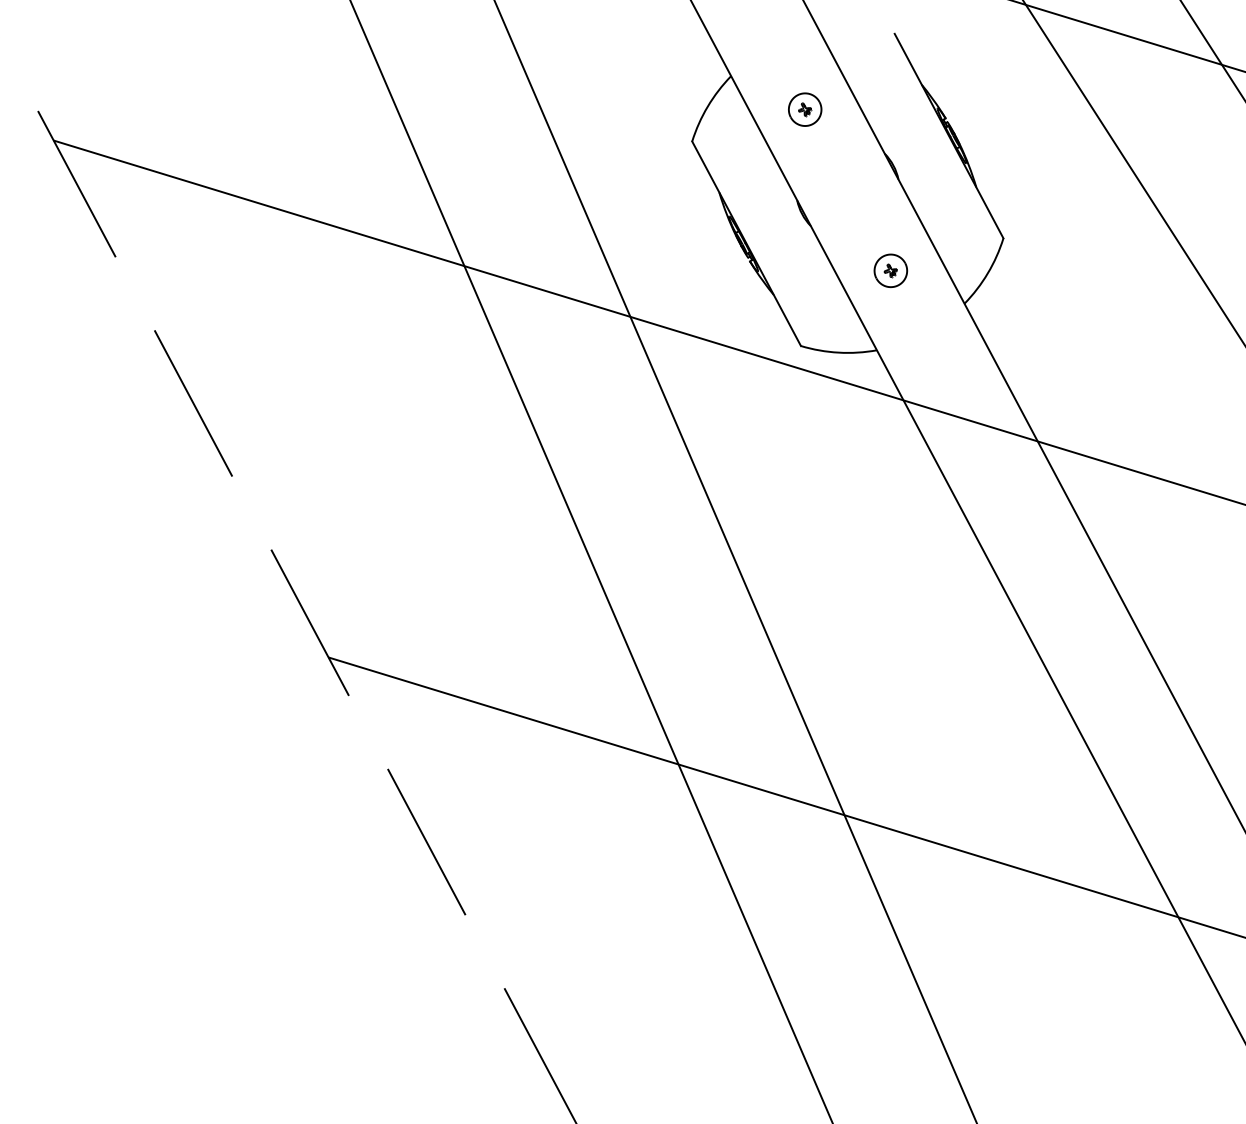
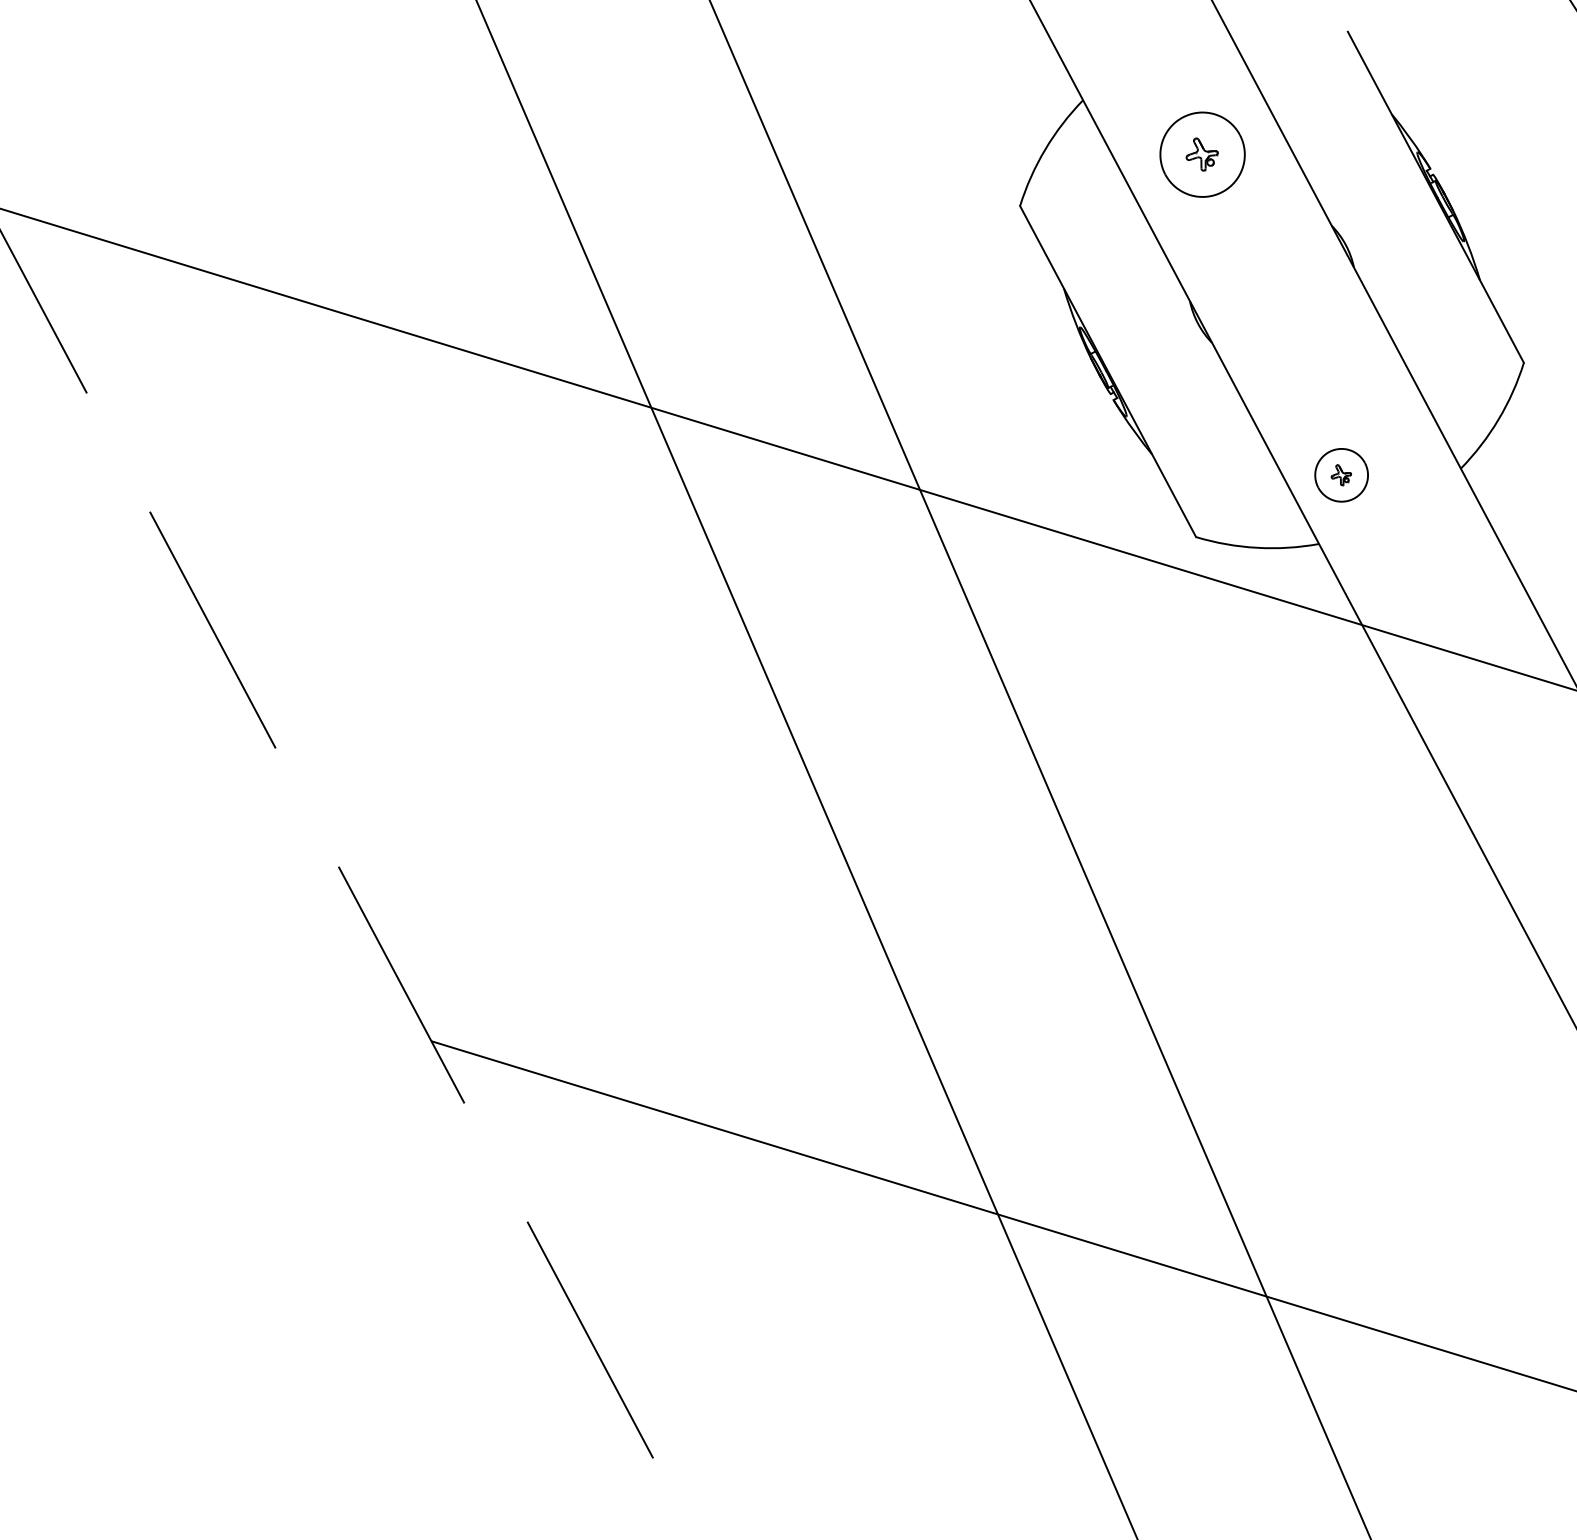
part: (805, 109) -> (1203, 154), size x1.6
part: (890, 270) -> (1341, 474), moved

